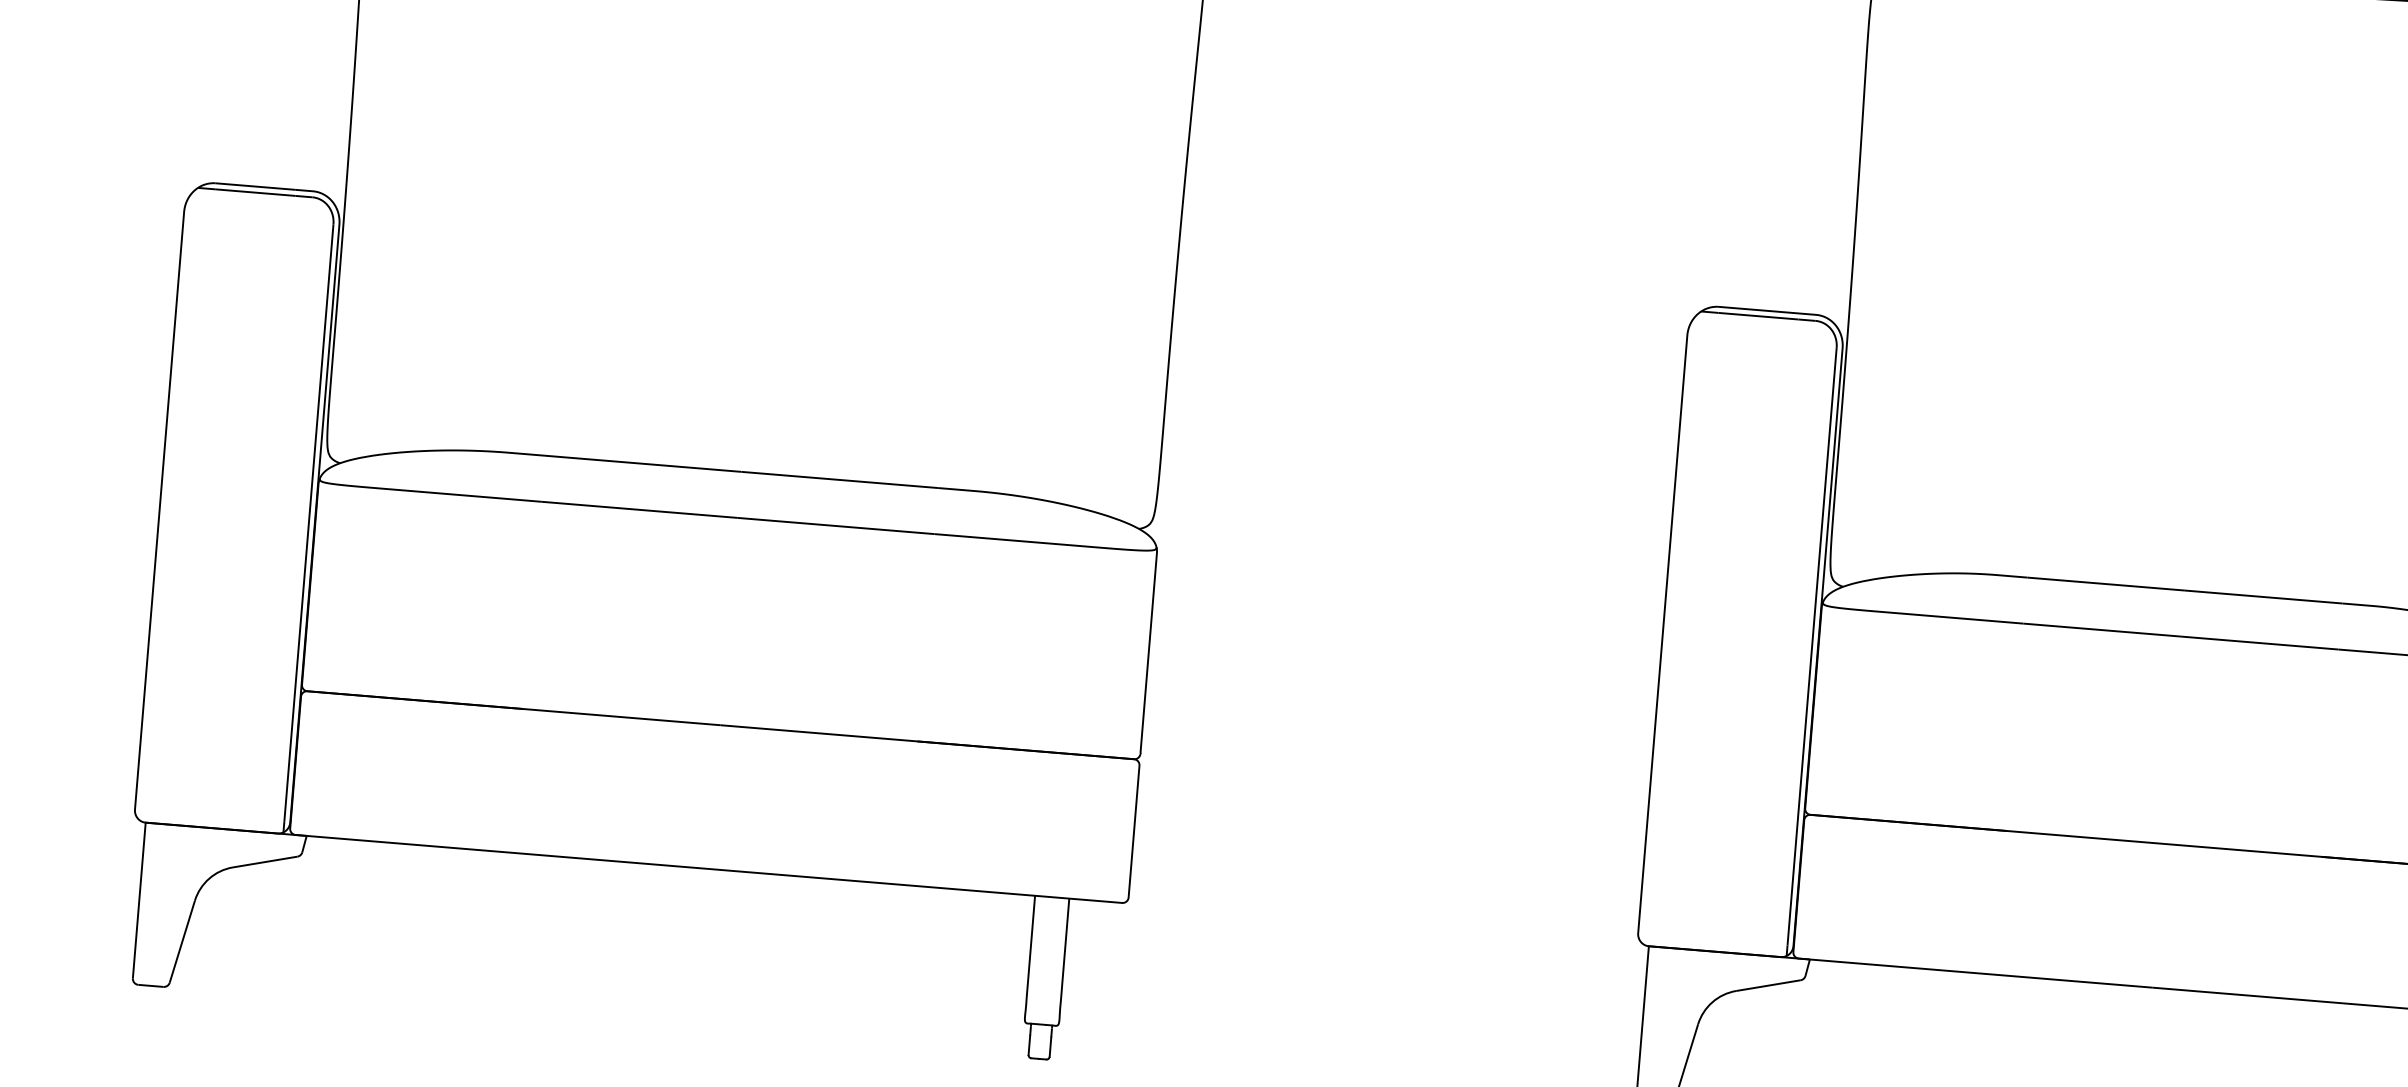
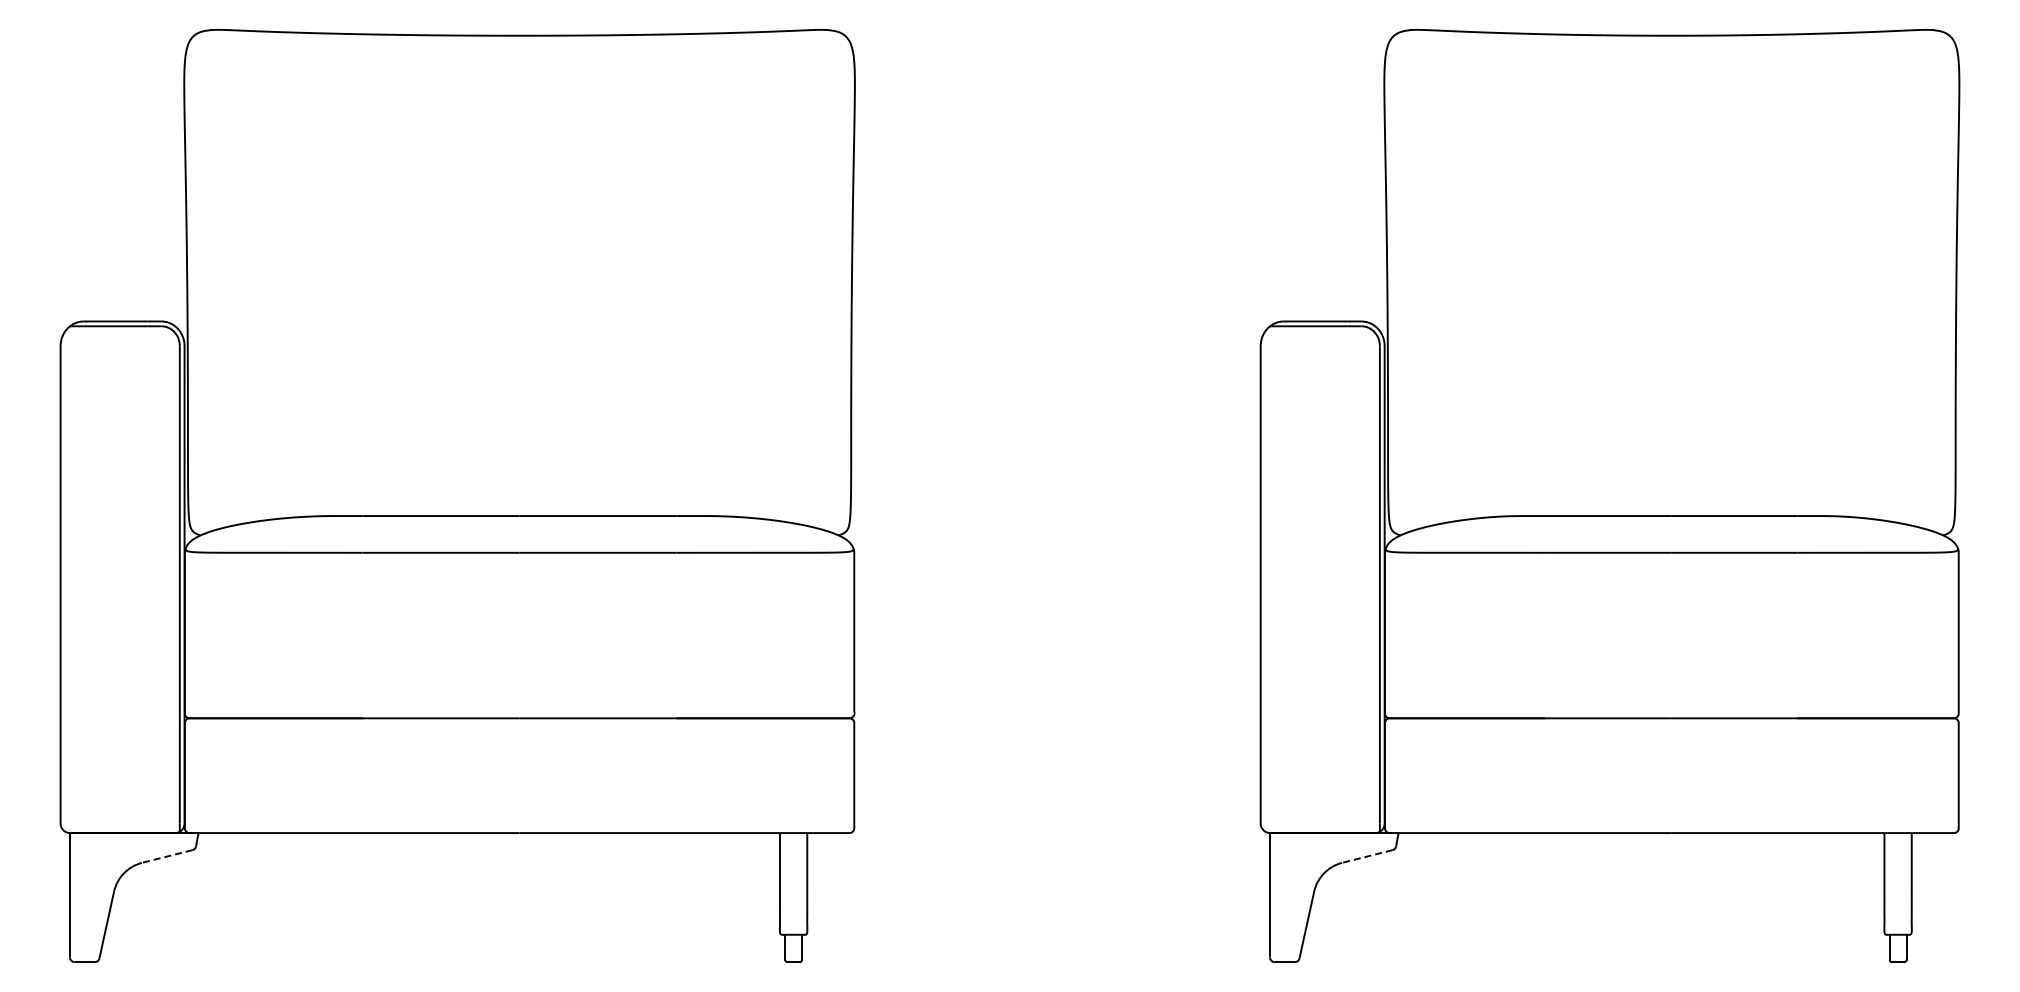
line: (264, 861) -> (166, 856), solid -> dashed
line: (1767, 985) -> (1366, 856), solid -> dashed

